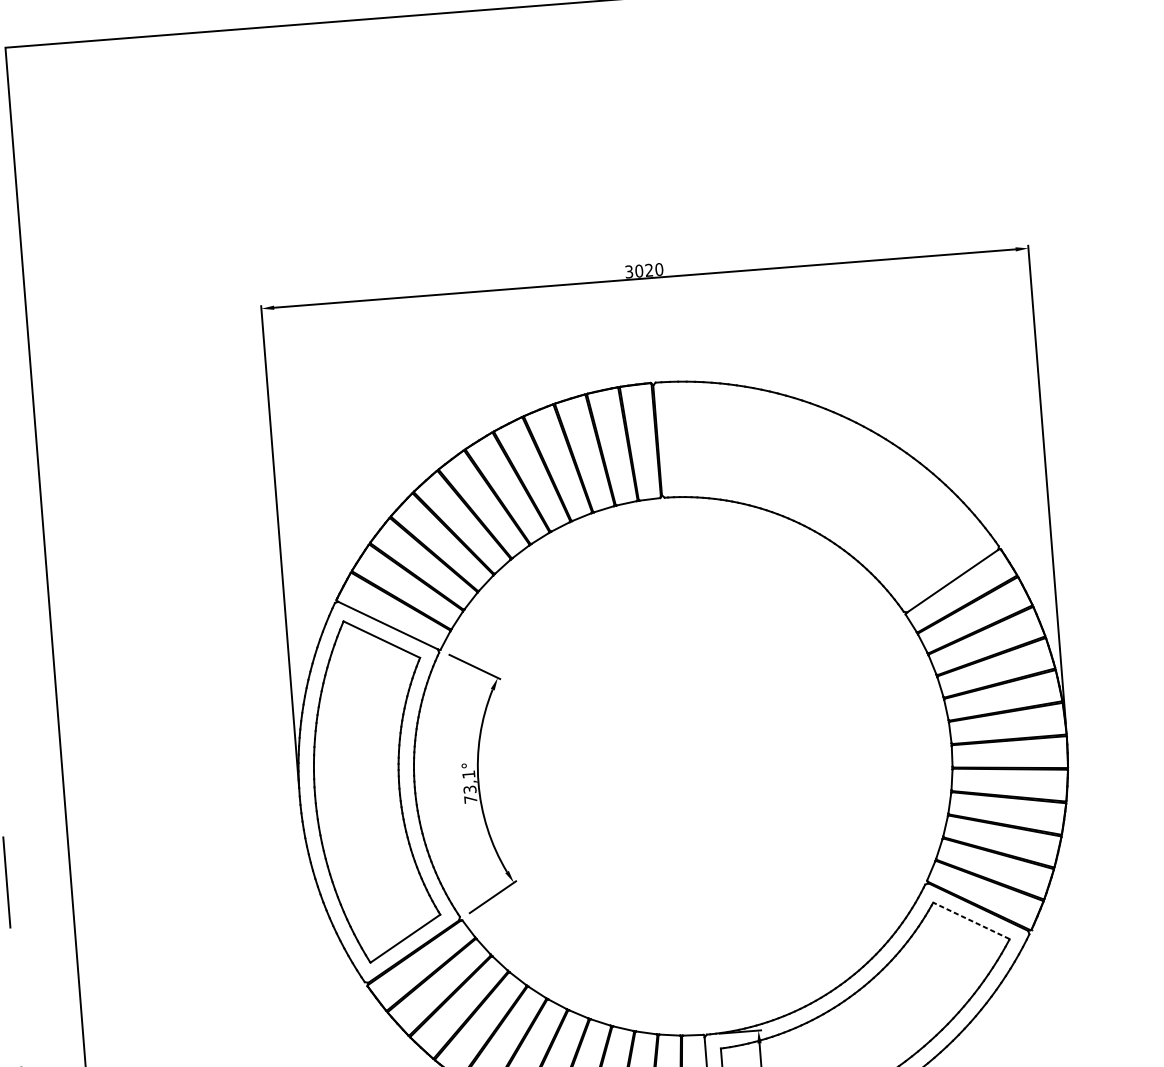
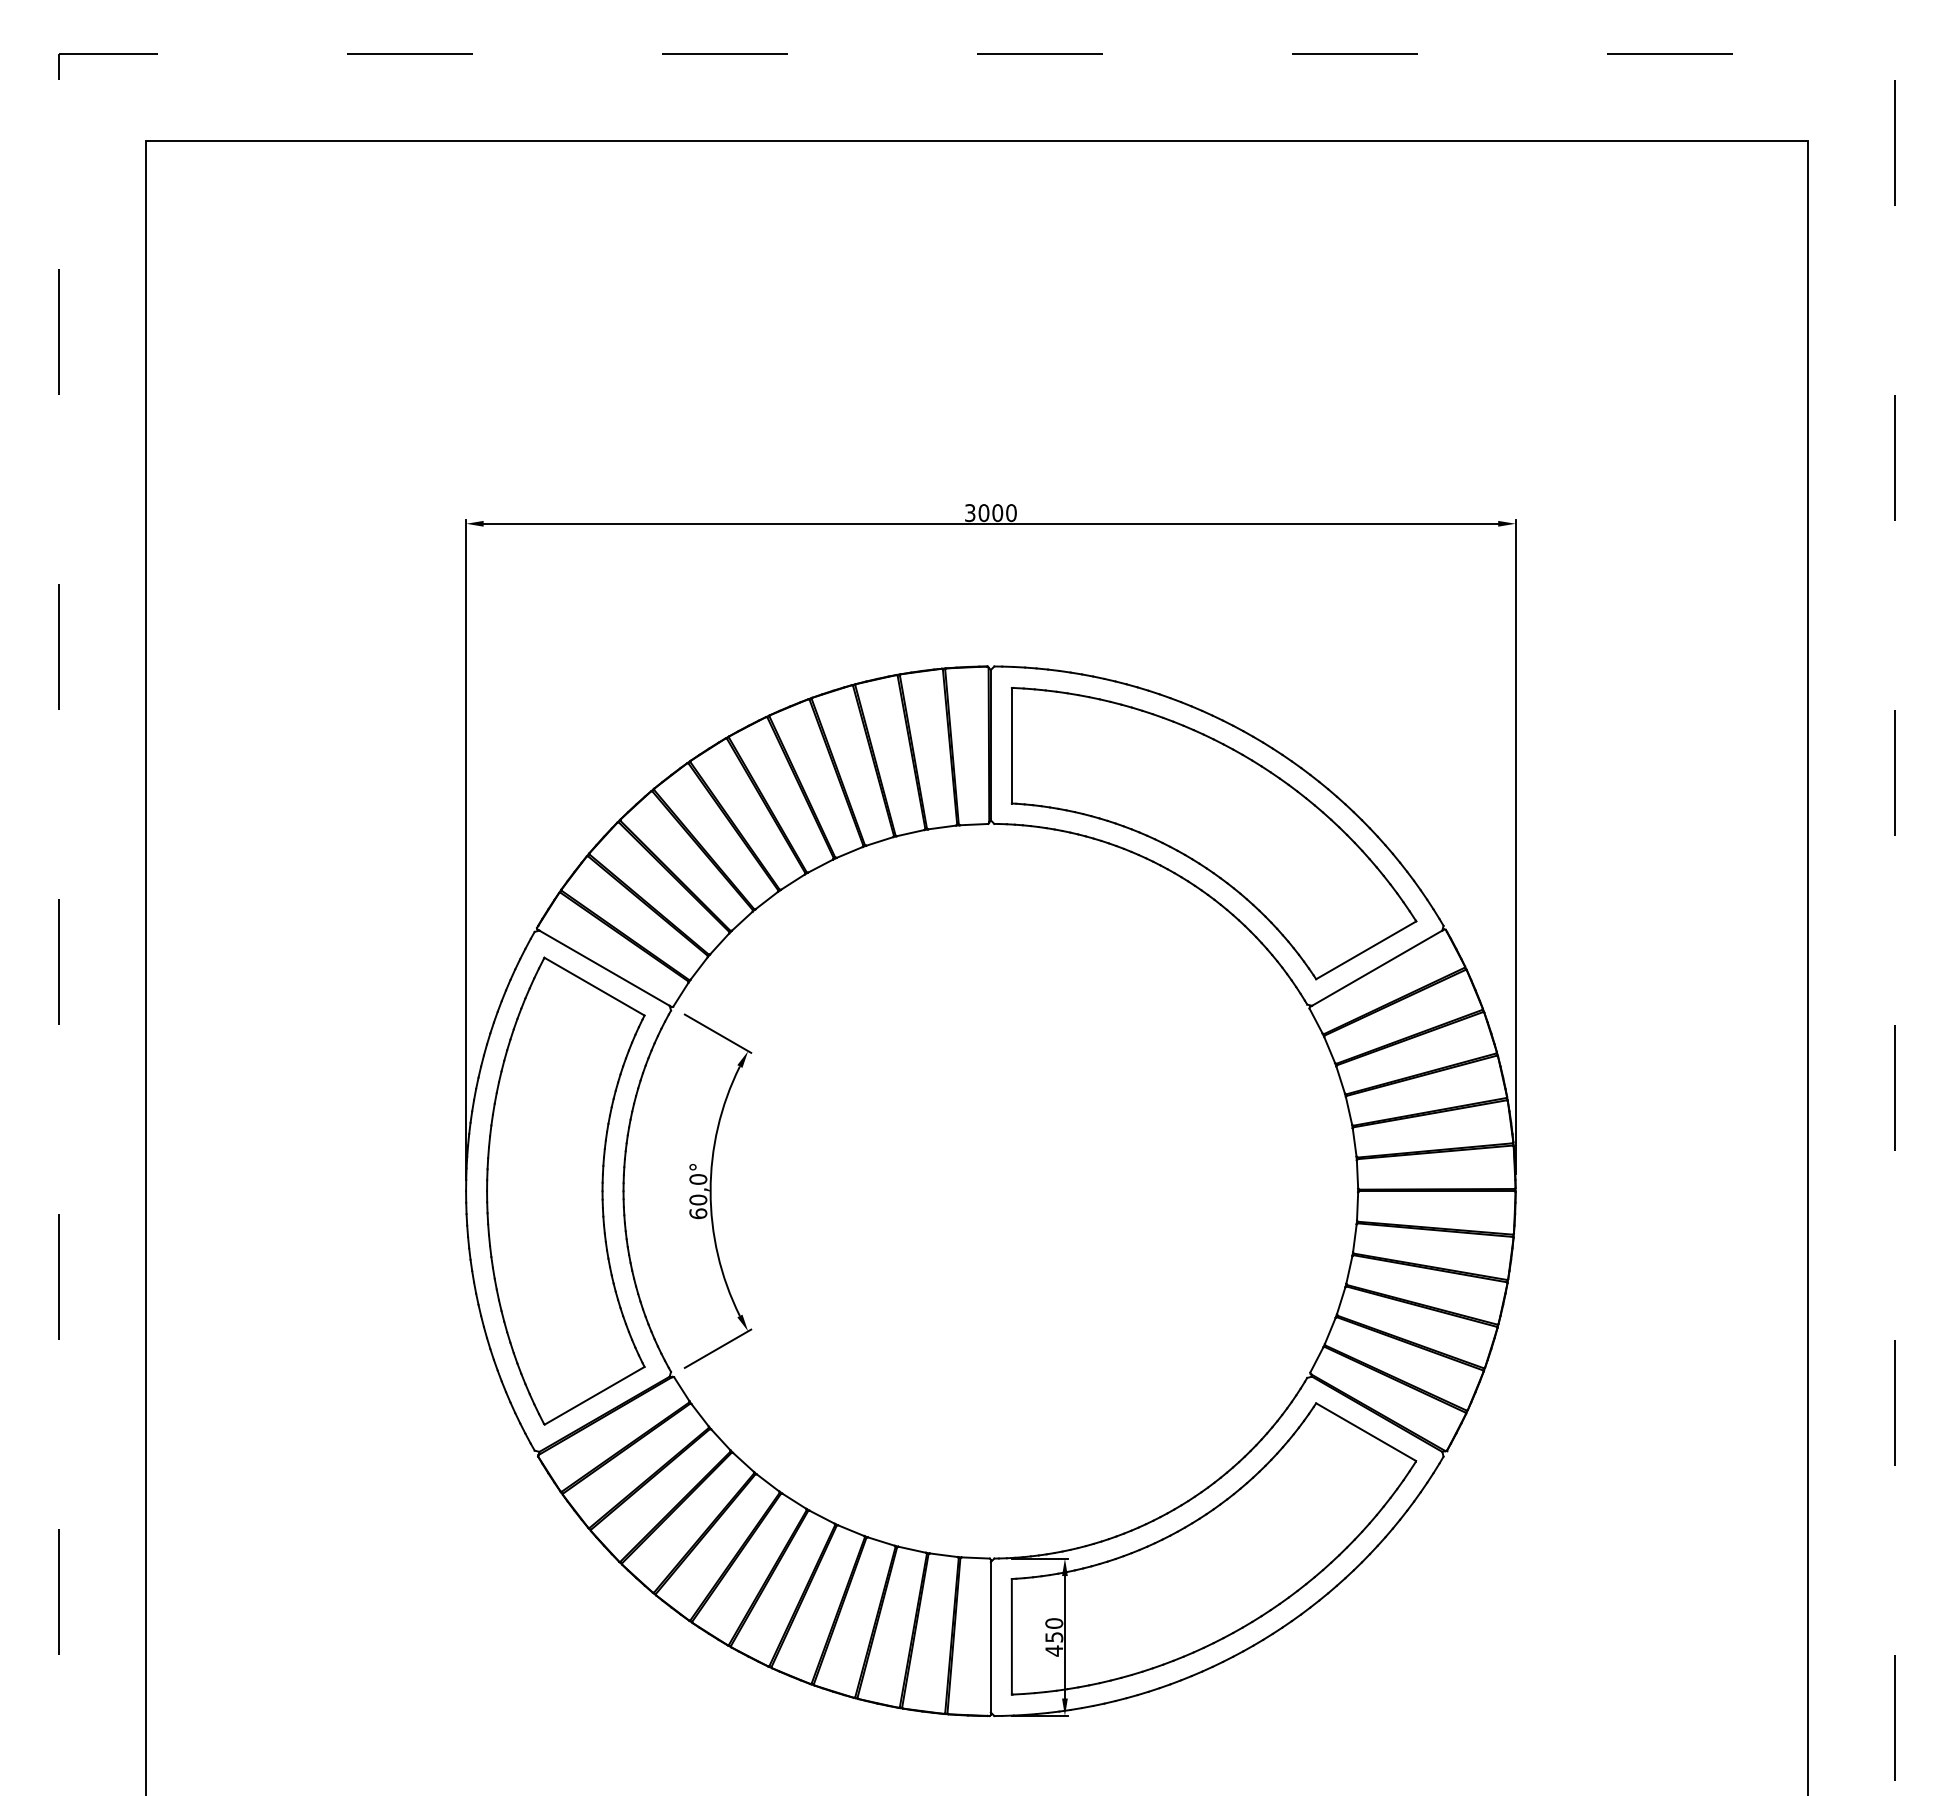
text: (649, 270) -> (997, 513), 3020 -> 3000
part: (825, 492) -> (1213, 833), added
text: (469, 787) -> (698, 1196), 73,1° -> 60,0°
line: (971, 921) -> (1366, 1432), dashed -> solid

